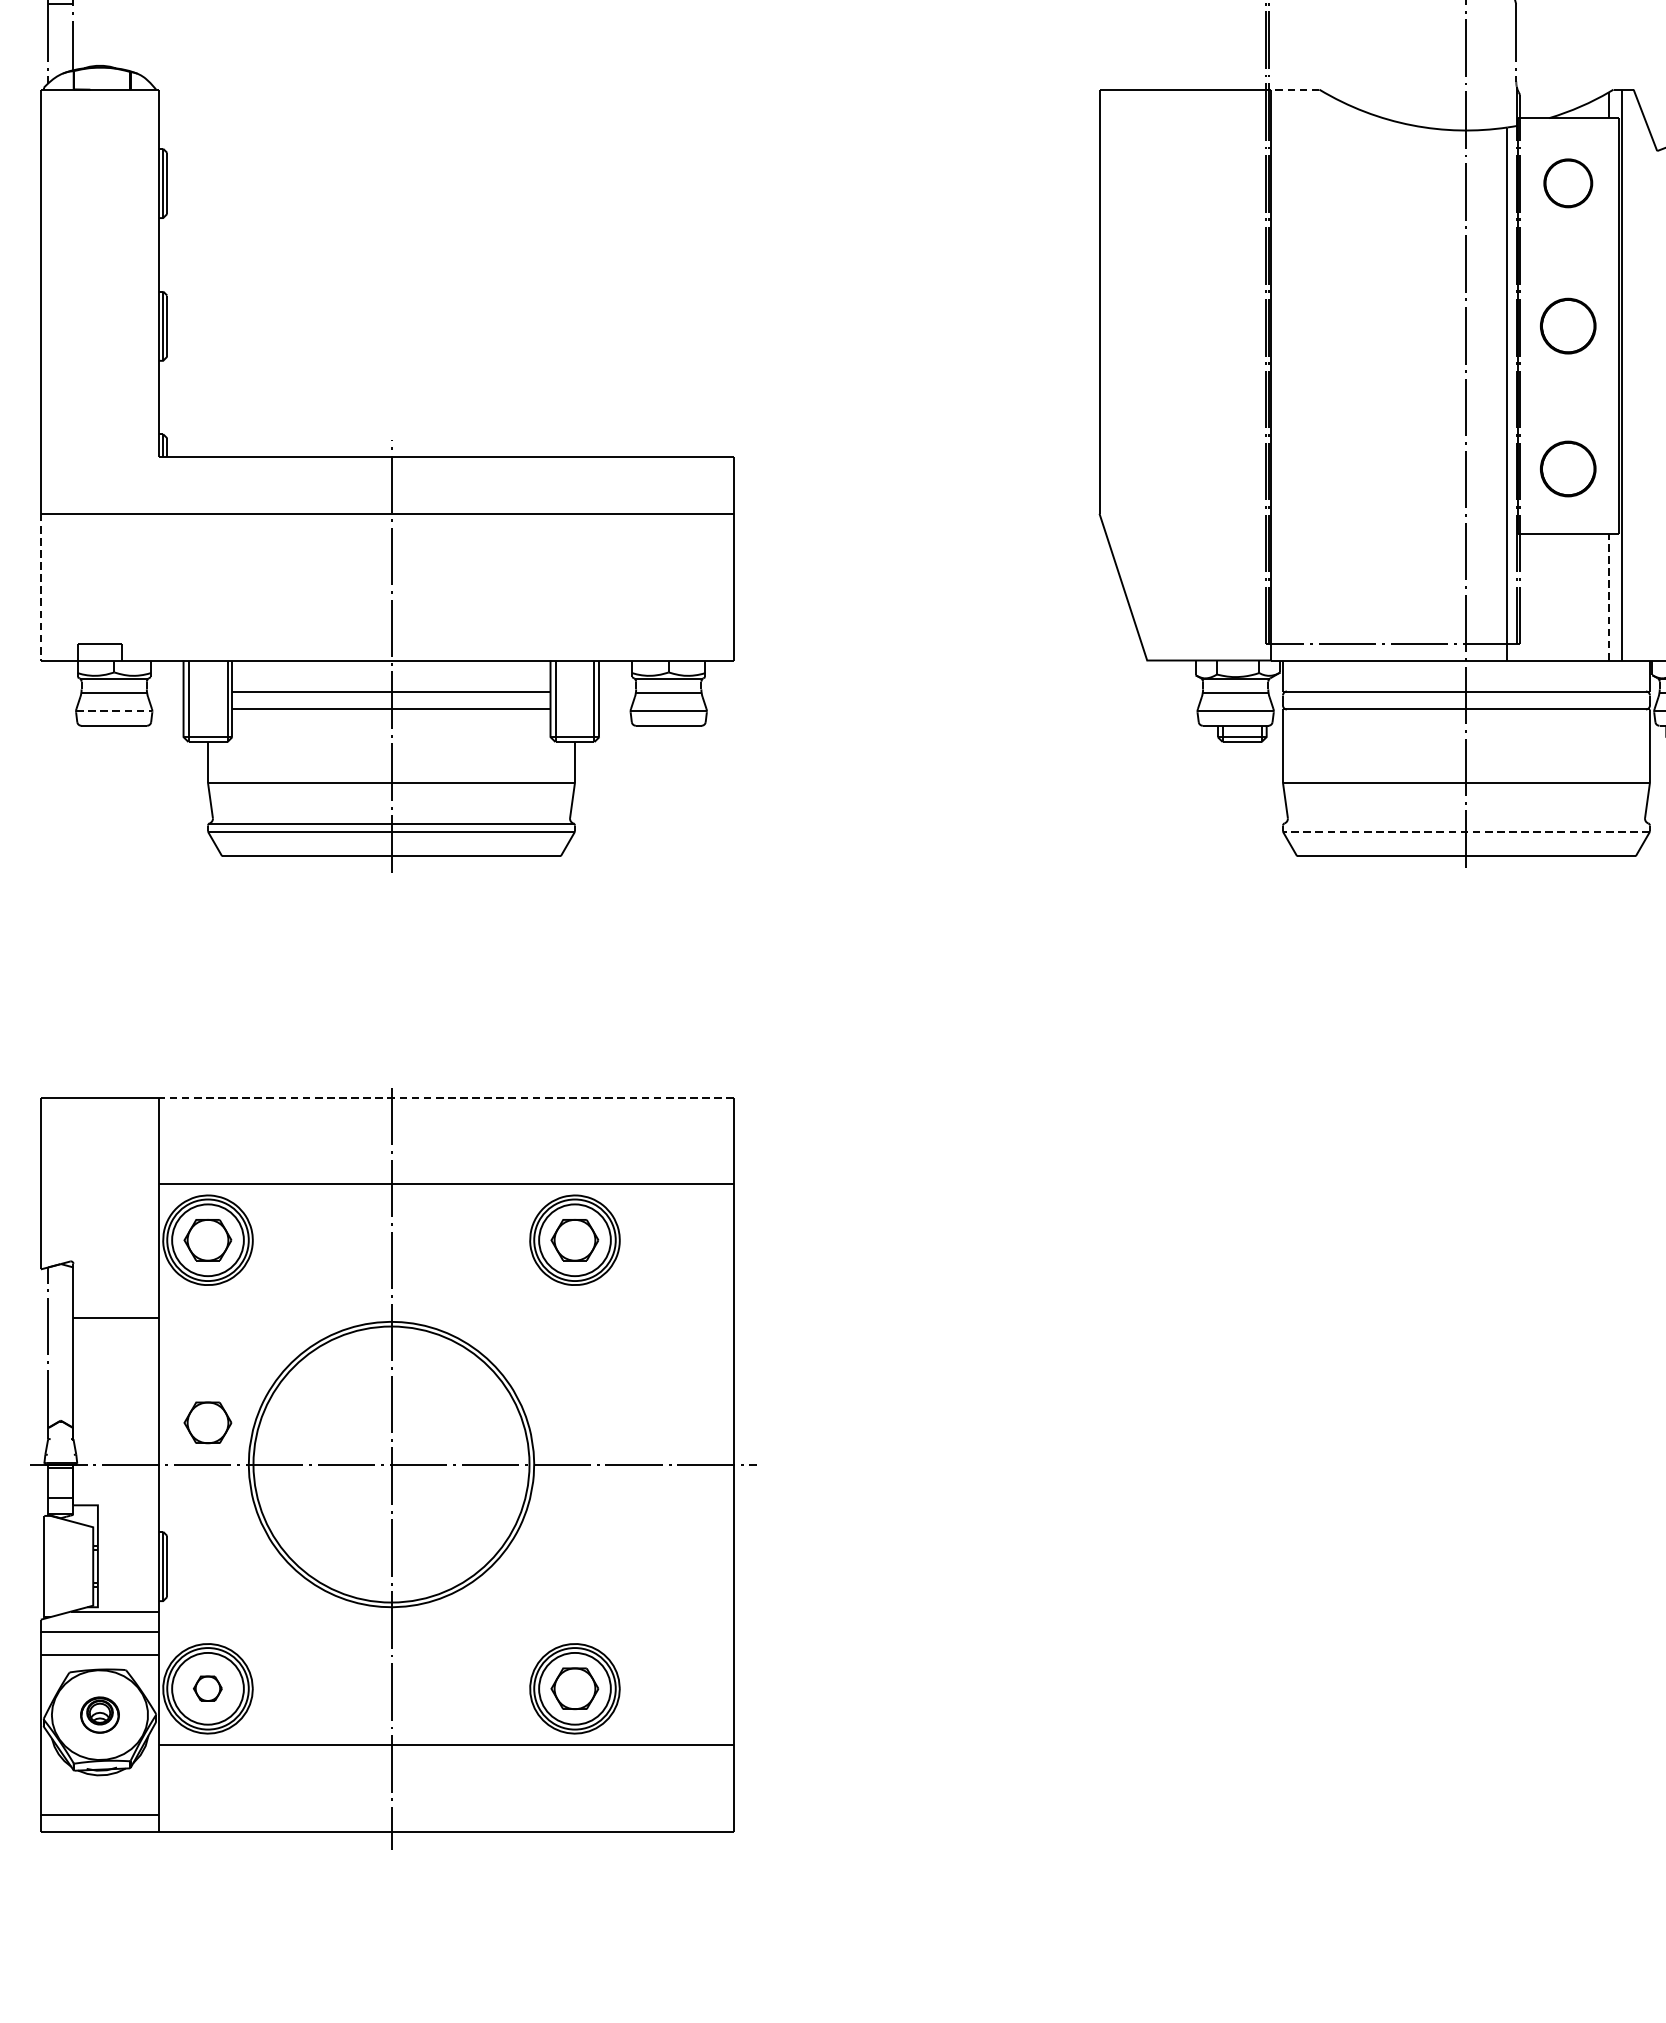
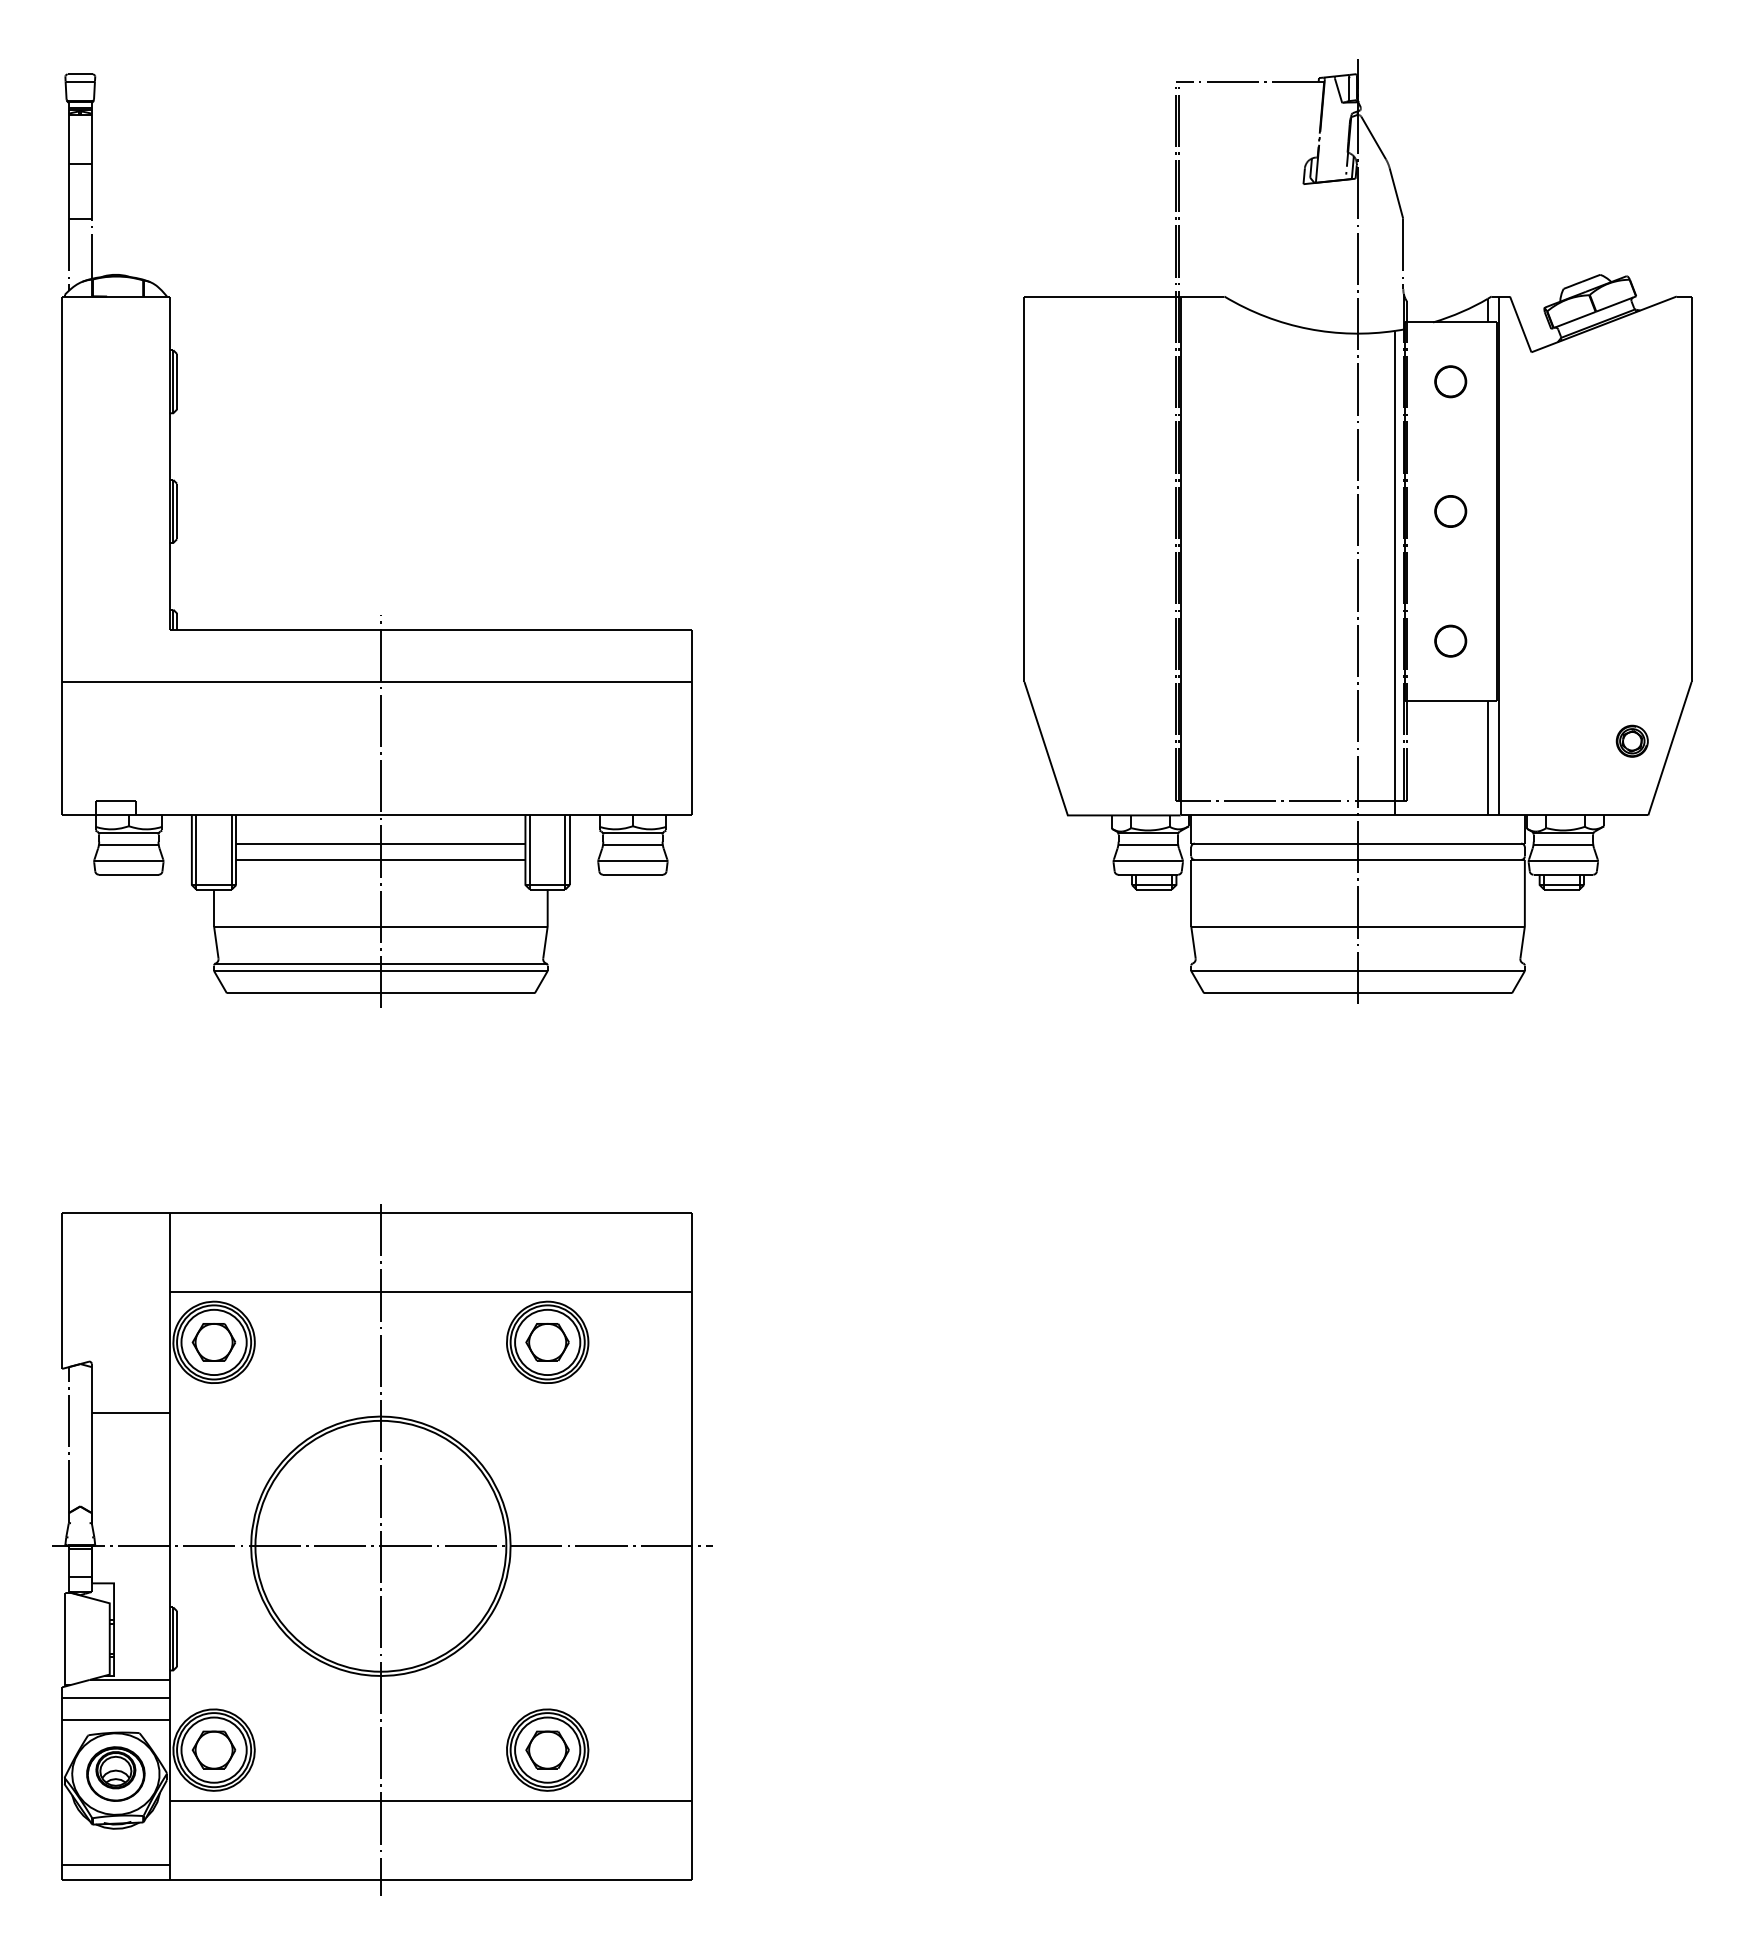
line: (1295, 89) -> (1202, 296), dashed -> solid
part: (1568, 183) -> (1450, 381), size x0.71
part: (1568, 326) -> (1450, 511), size x0.62
part: (1568, 468) -> (1450, 640), size x0.62
line: (41, 586) -> (62, 748), dashed -> solid
line: (1608, 596) -> (1487, 757), dashed -> solid
line: (113, 711) -> (128, 861), dashed -> solid
line: (1466, 832) -> (1358, 971), dashed -> solid
line: (446, 1097) -> (430, 1212), dashed -> solid
part: (207, 1422) -> (213, 1508), removed
part: (207, 1688) -> (213, 1749), size x1.67
part: (99, 1714) -> (115, 1773), size x1.67

